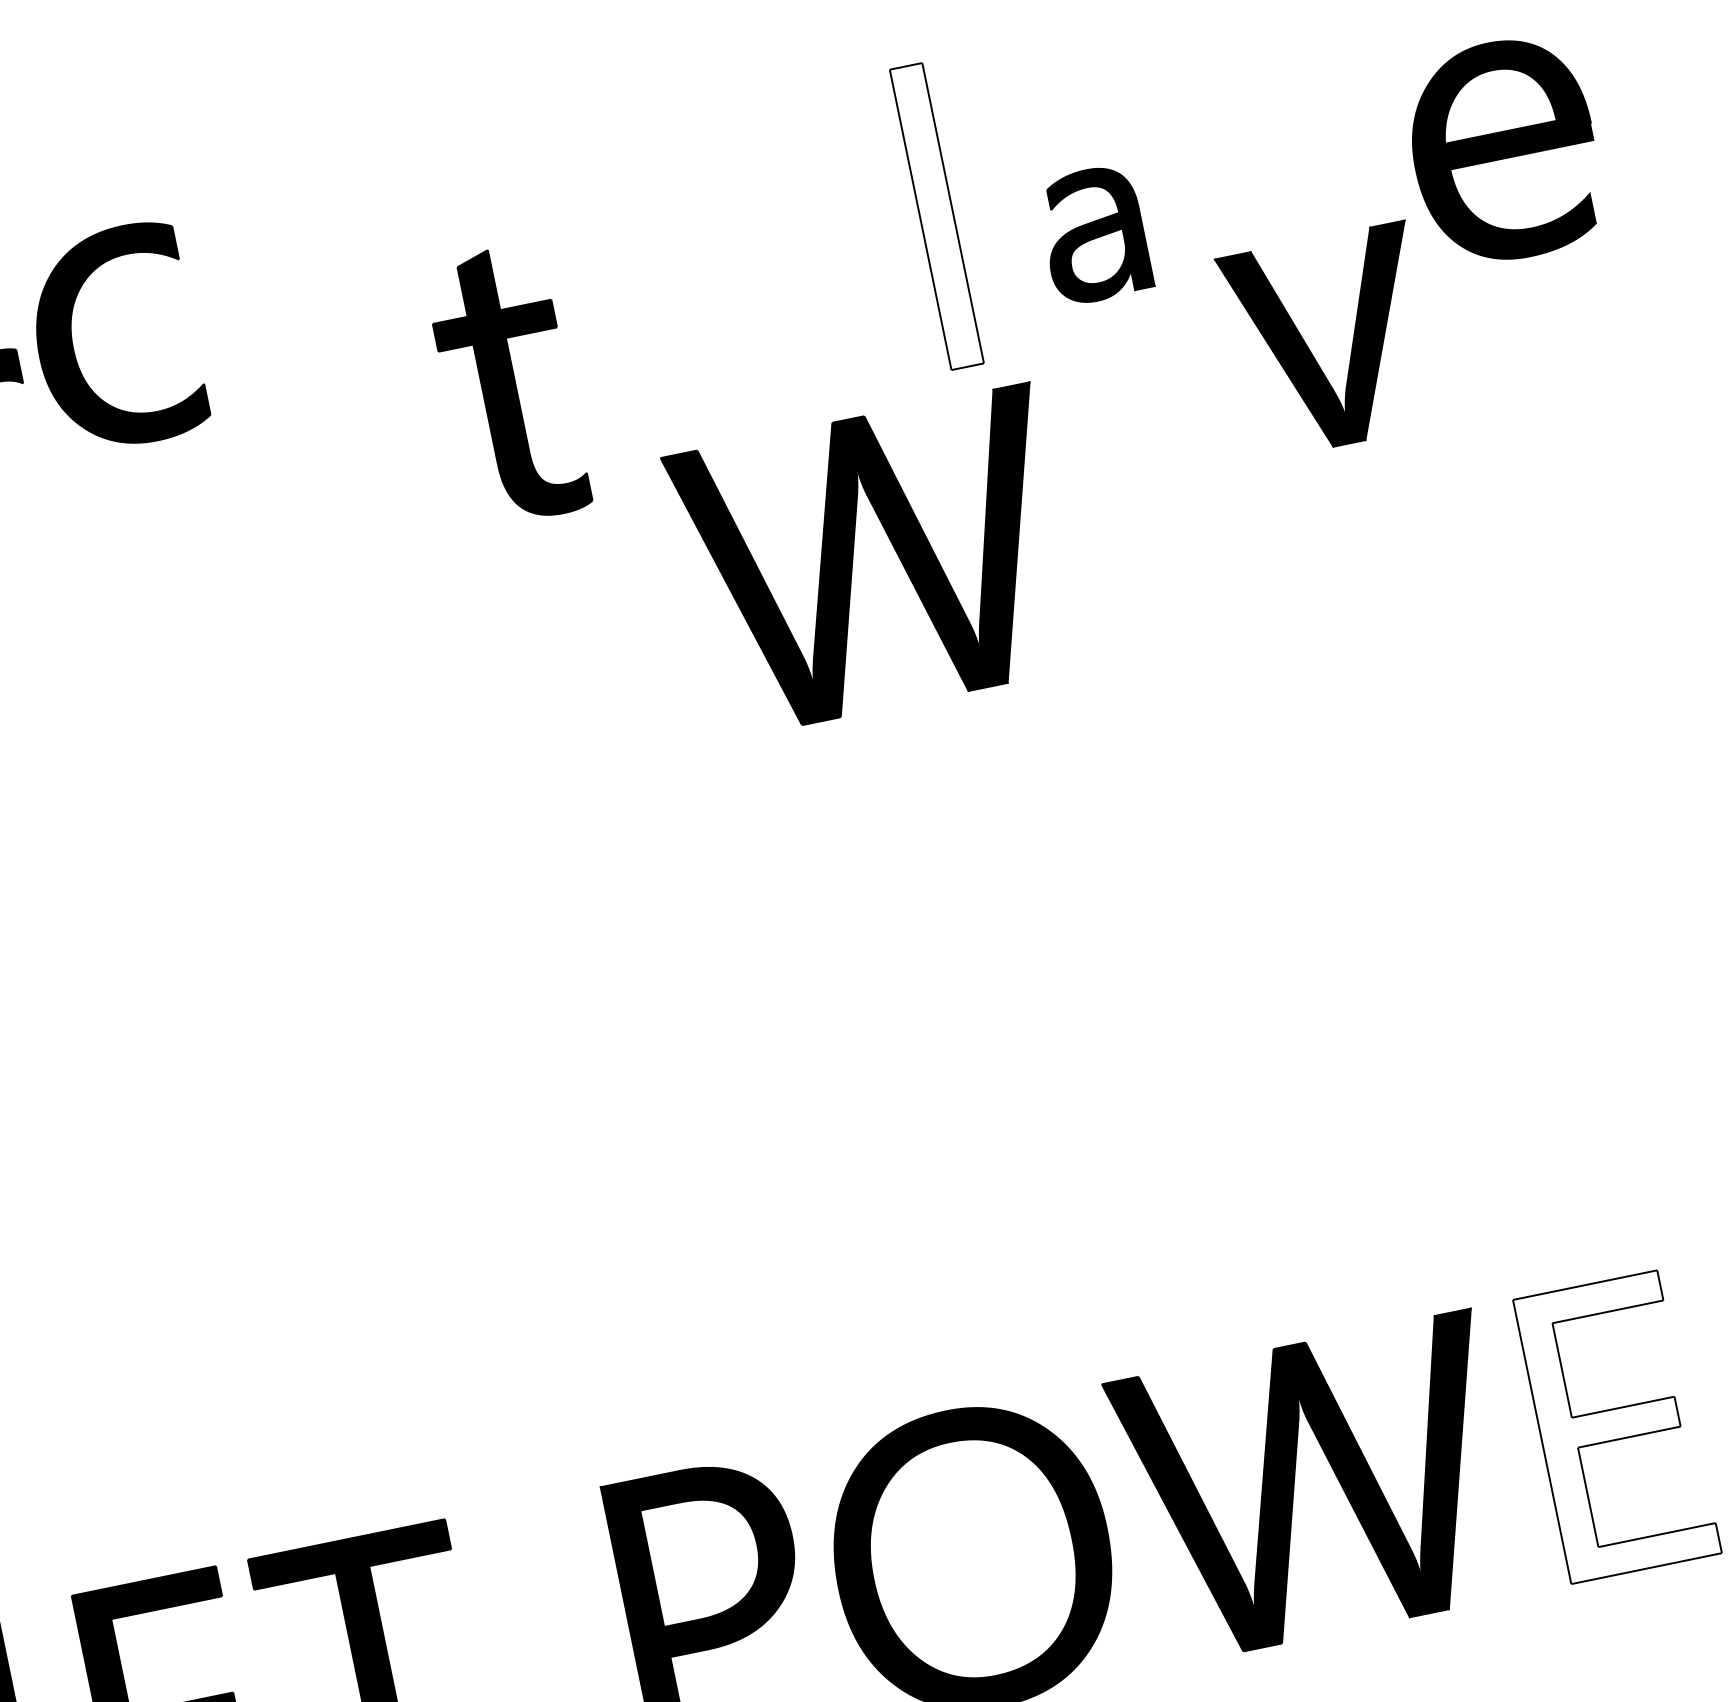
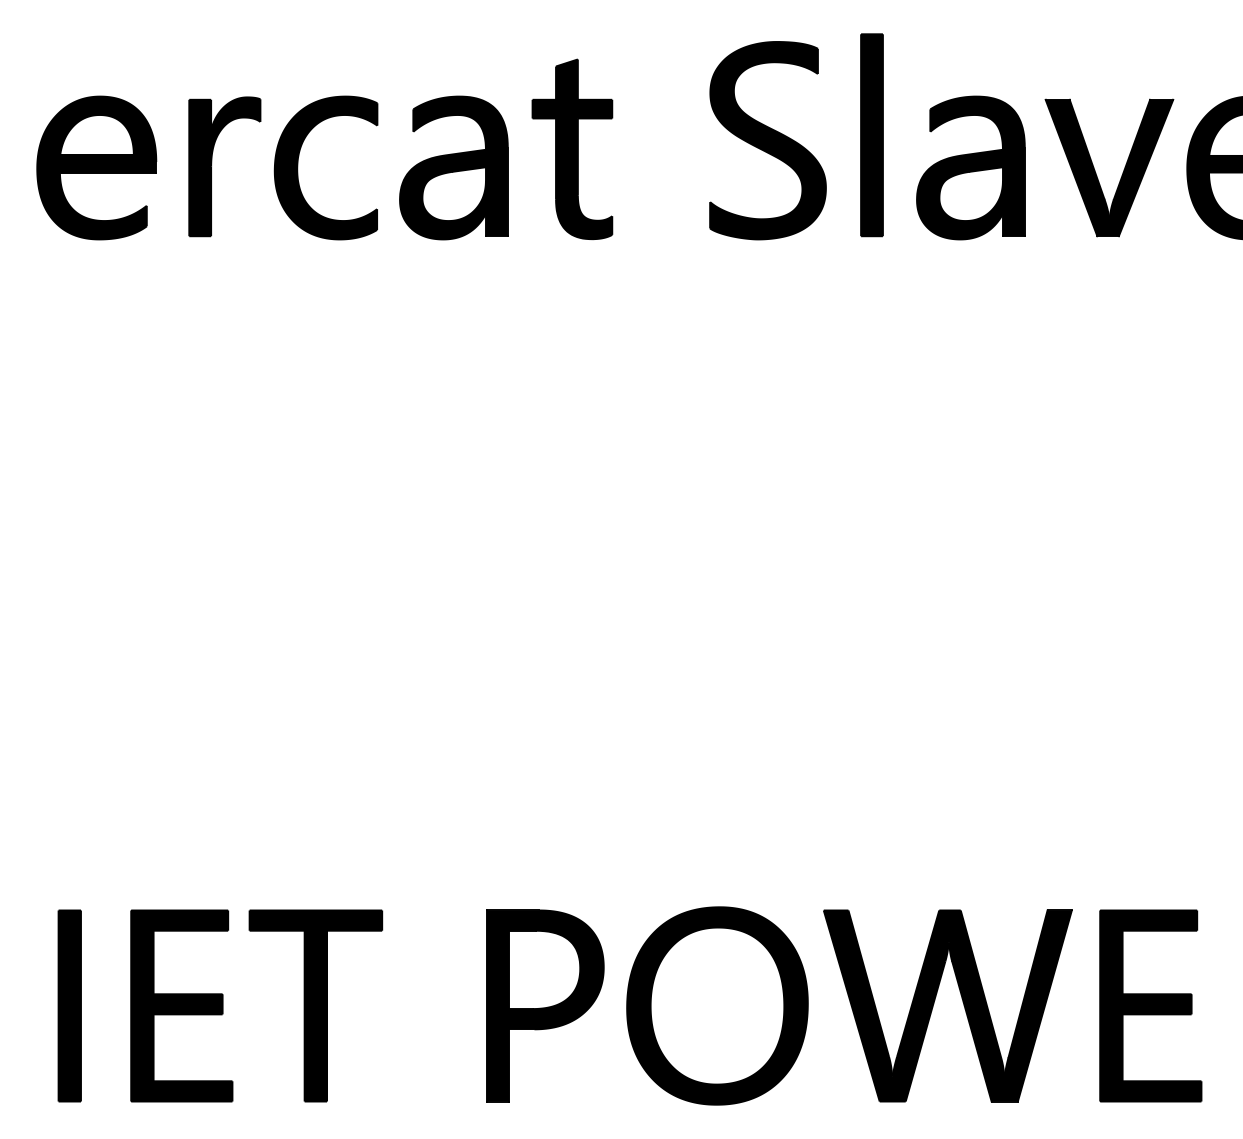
fill: (936, 217) -> (871, 135), added
part: (1093, 234) -> (970, 167), size x1.67
part: (783, 256) -> (767, 140), added
part: (74, 345) -> (298, 167), moved
part: (1312, 352) -> (1096, 172), moved
part: (507, 385) -> (572, 149), moved
part: (324, 392) -> (453, 167), added
part: (854, 557) -> (773, 344), removed
fill: (1616, 1425) -> (1150, 1005), added

